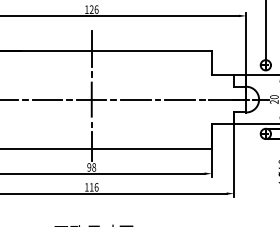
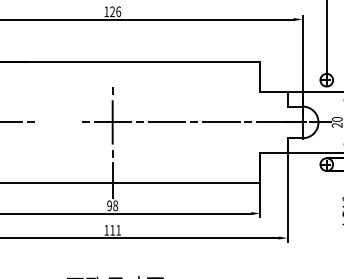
line: (91, 48) -> (112, 59), removed
line: (47, 99) -> (58, 122), removed
text: (96, 187) -> (118, 230), 116 -> 111

